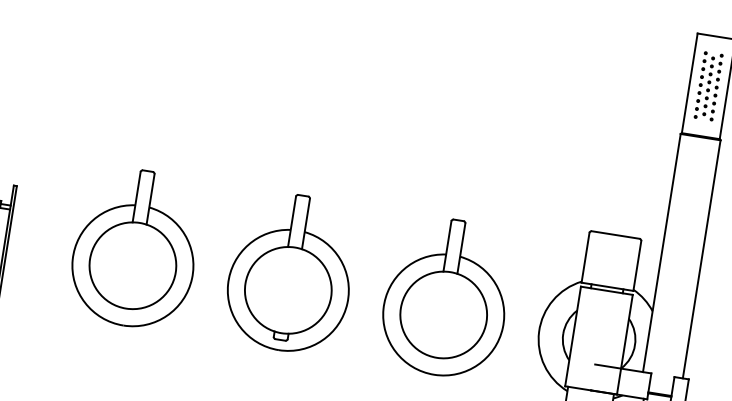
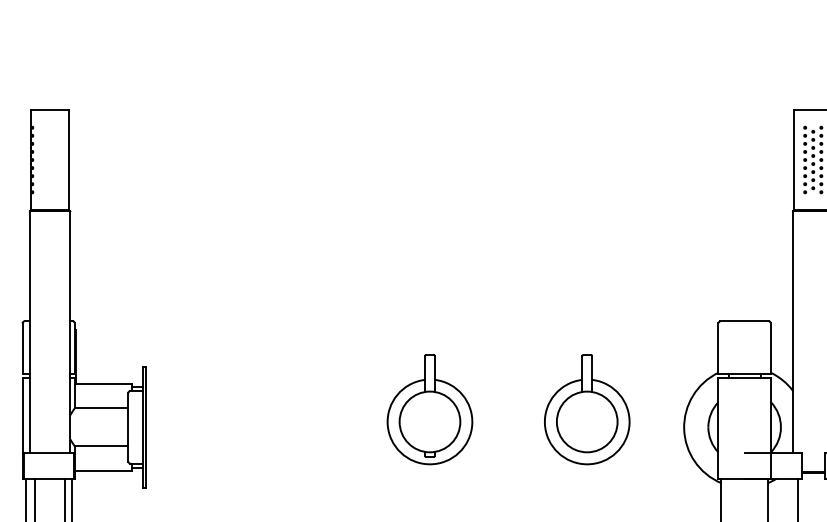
part: (135, 248) -> (272, 409), removed
part: (290, 272) -> (429, 409), size x0.7
part: (445, 297) -> (586, 409), size x0.7

